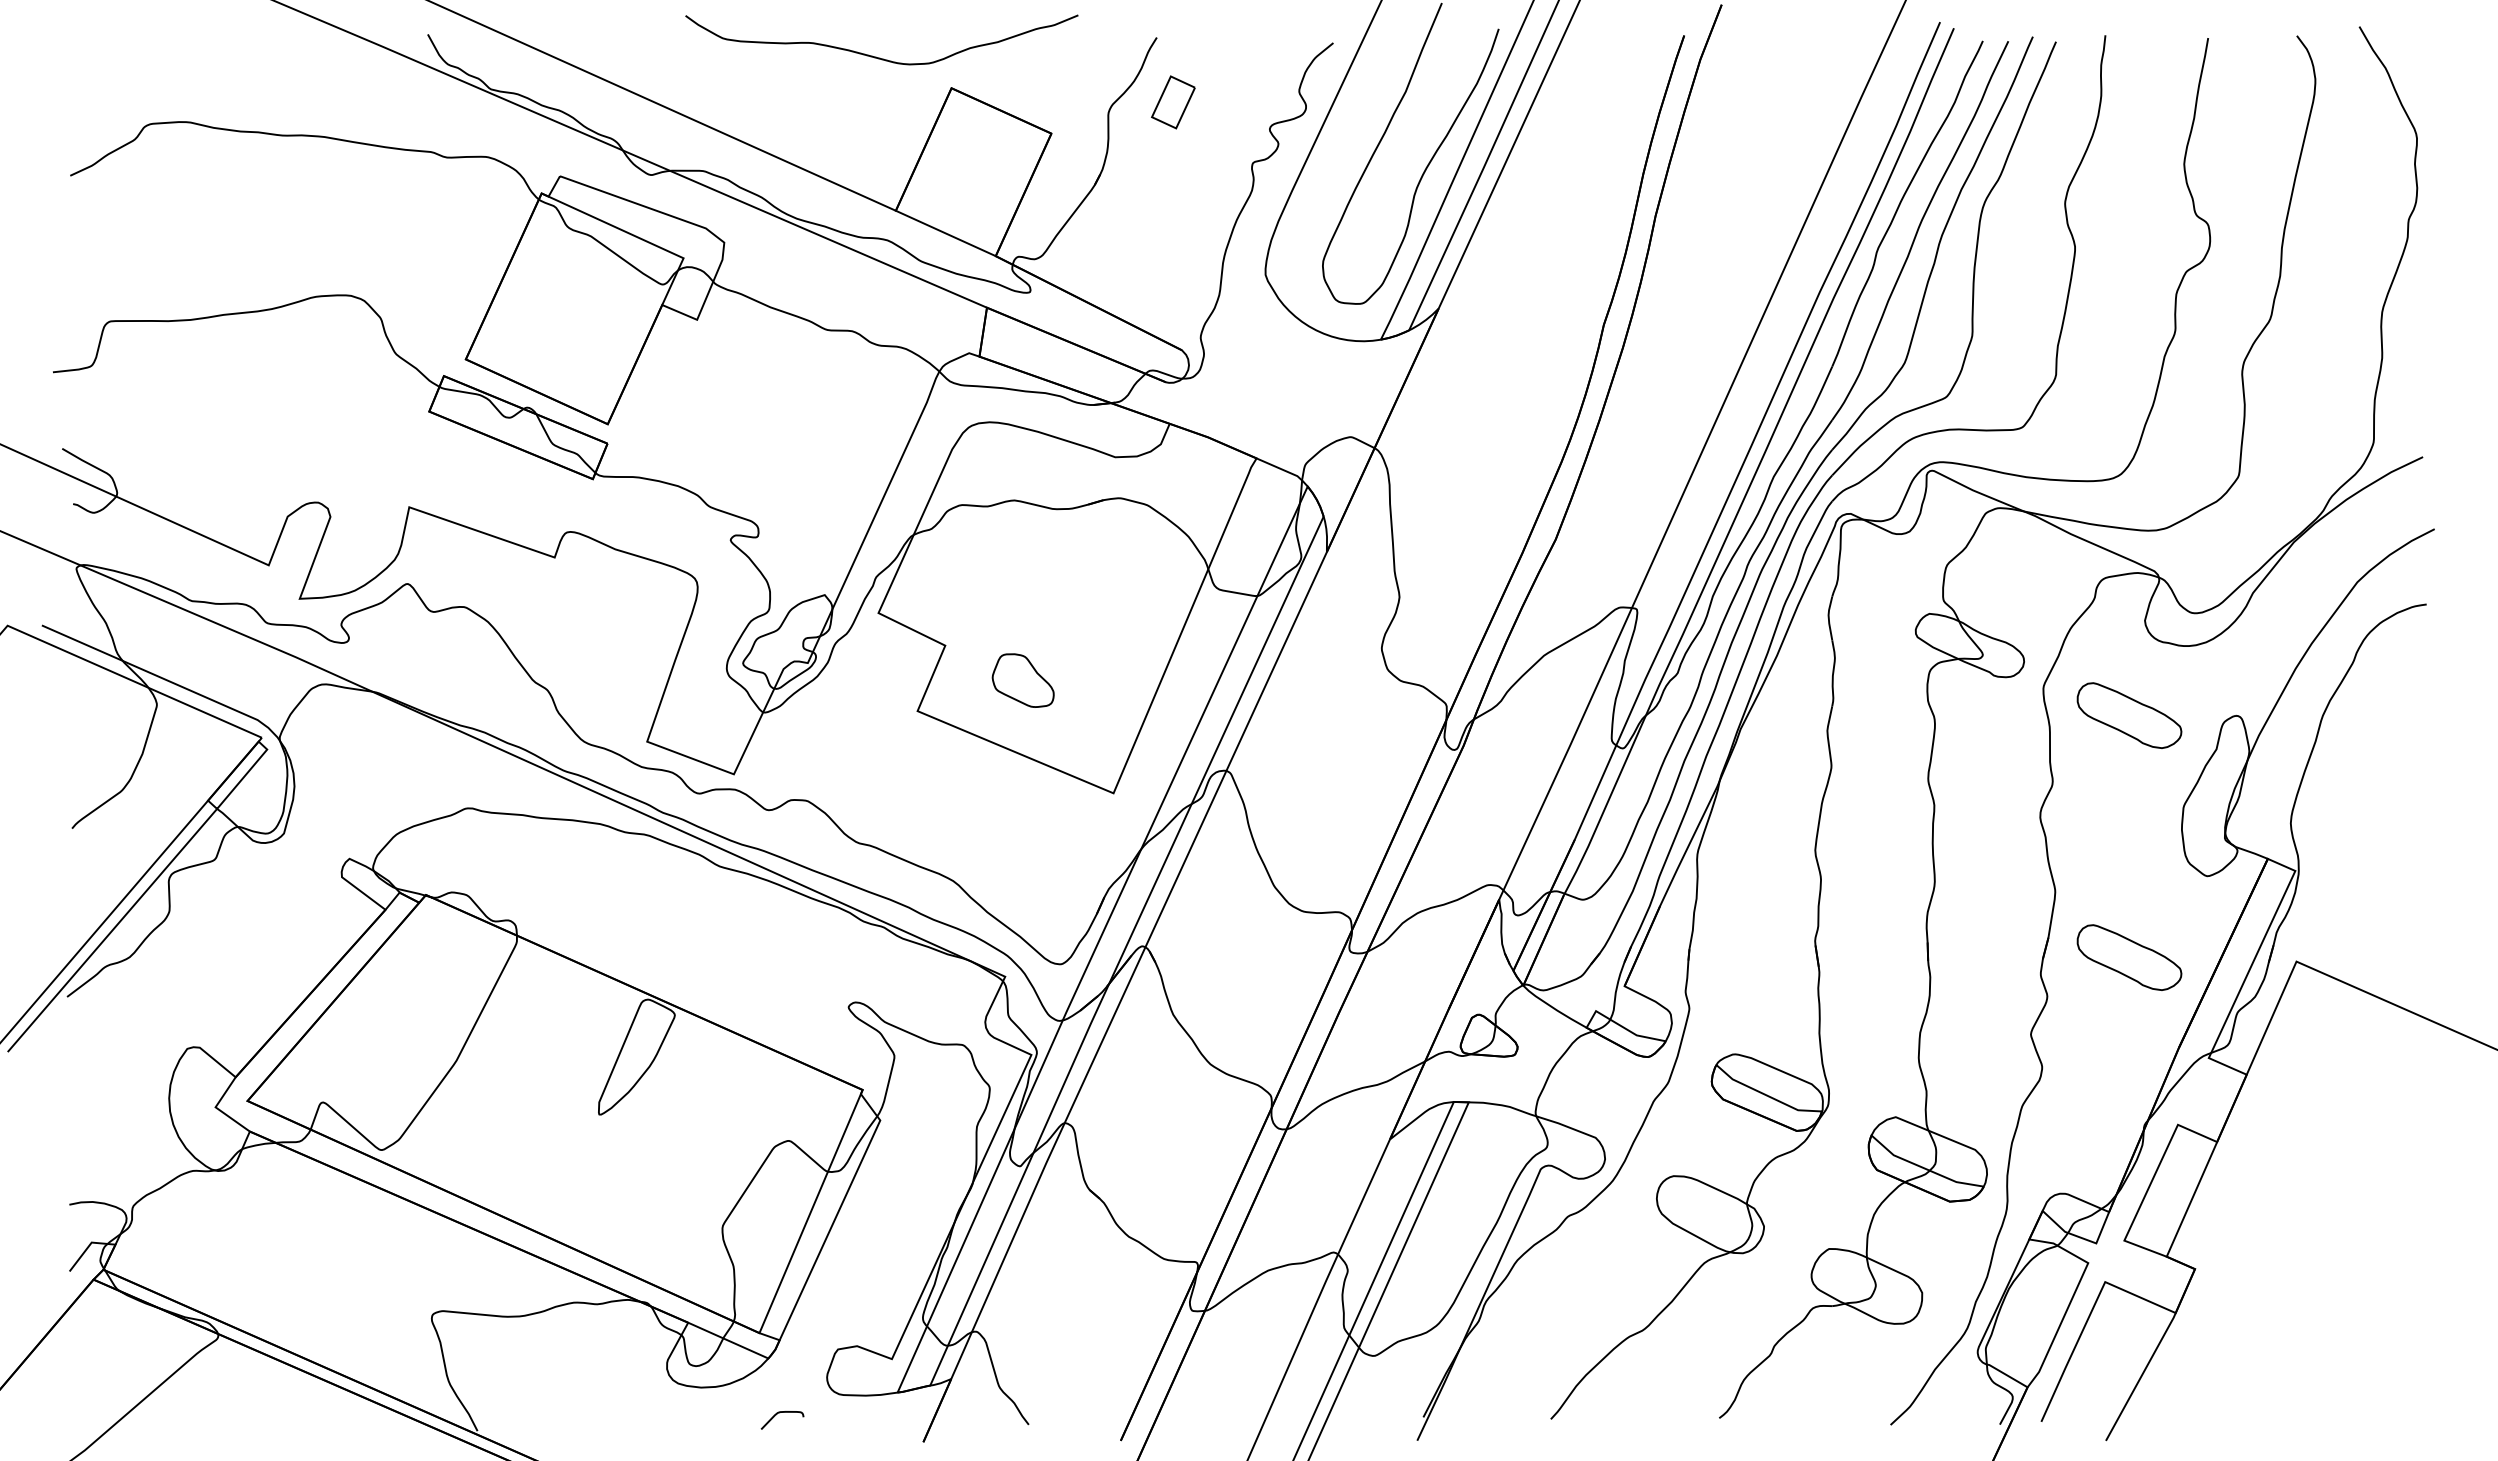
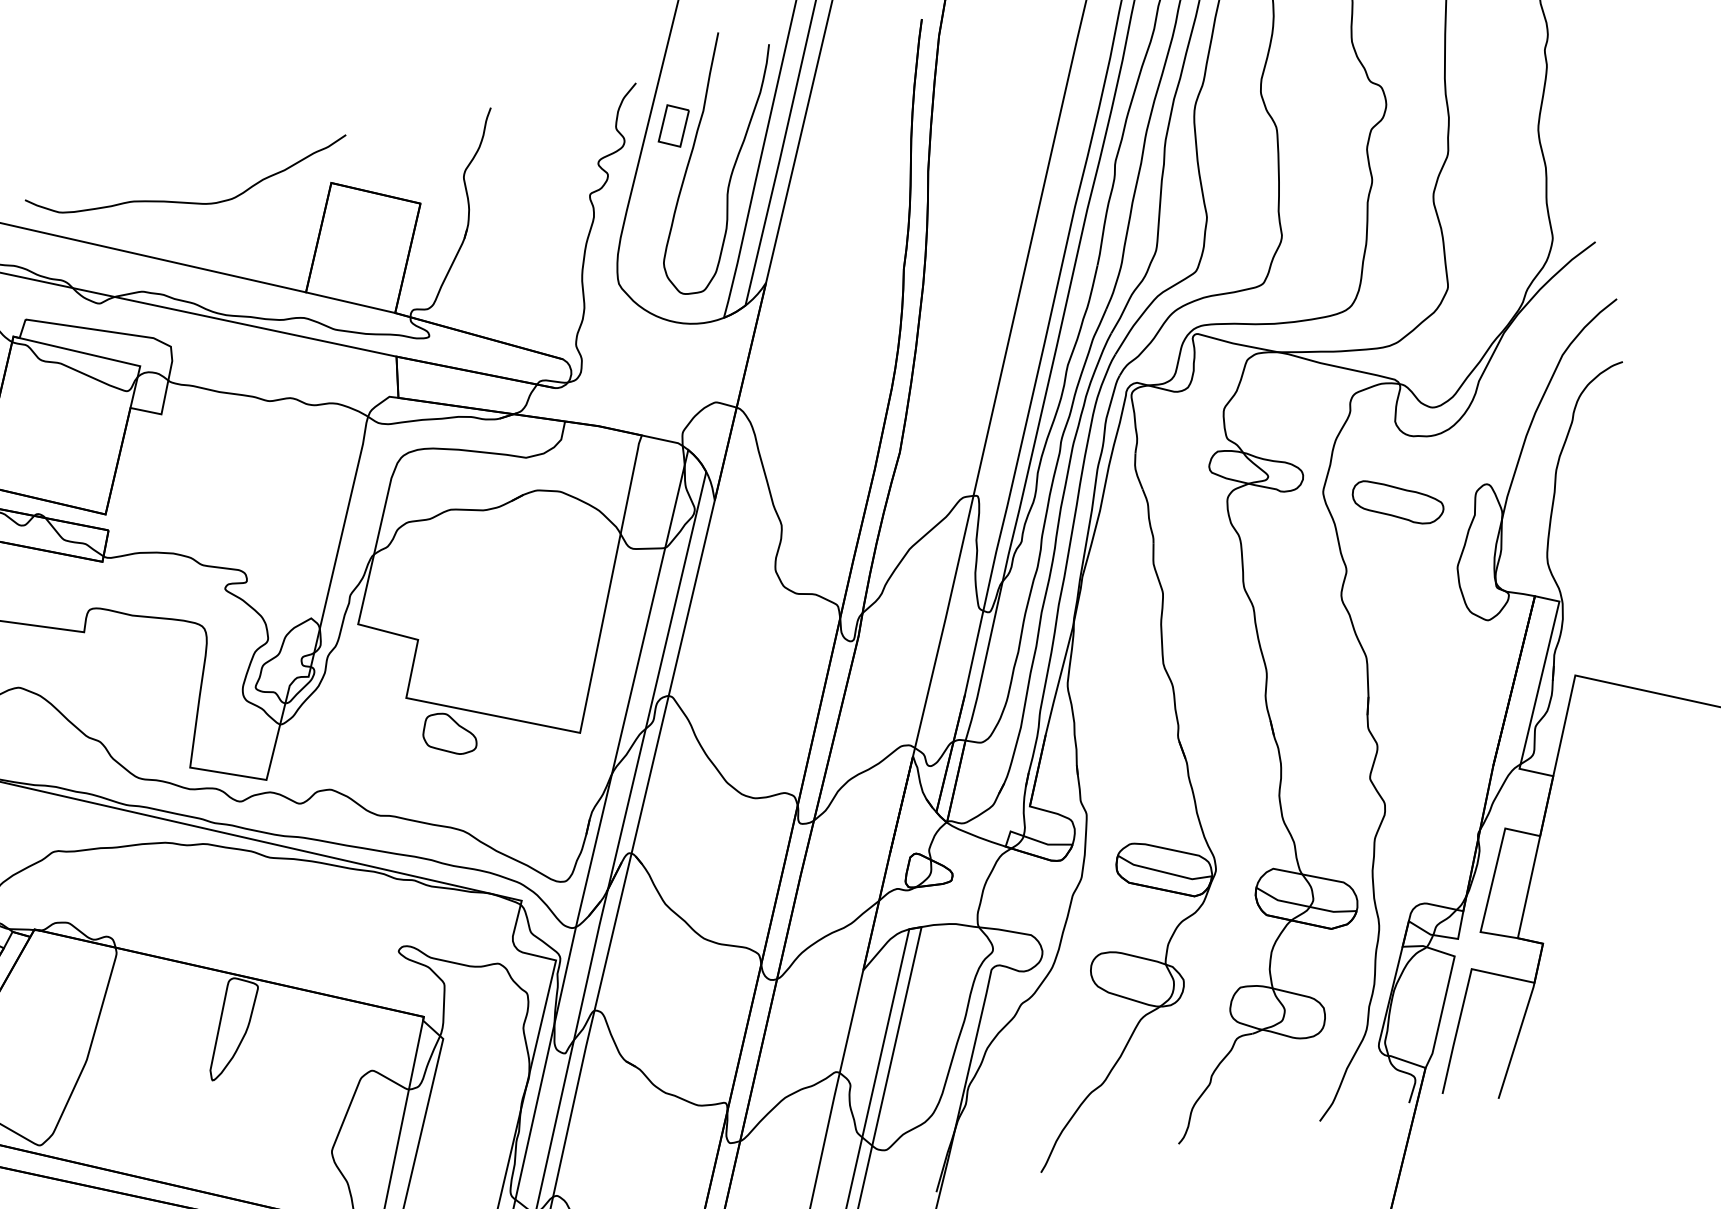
curve: (876, 56) -> (187, 201), moved
part: (1173, 102) -> (673, 126), moved
part: (1022, 680) -> (448, 734), moved
part: (2129, 957) -> (1438, 699), removed

